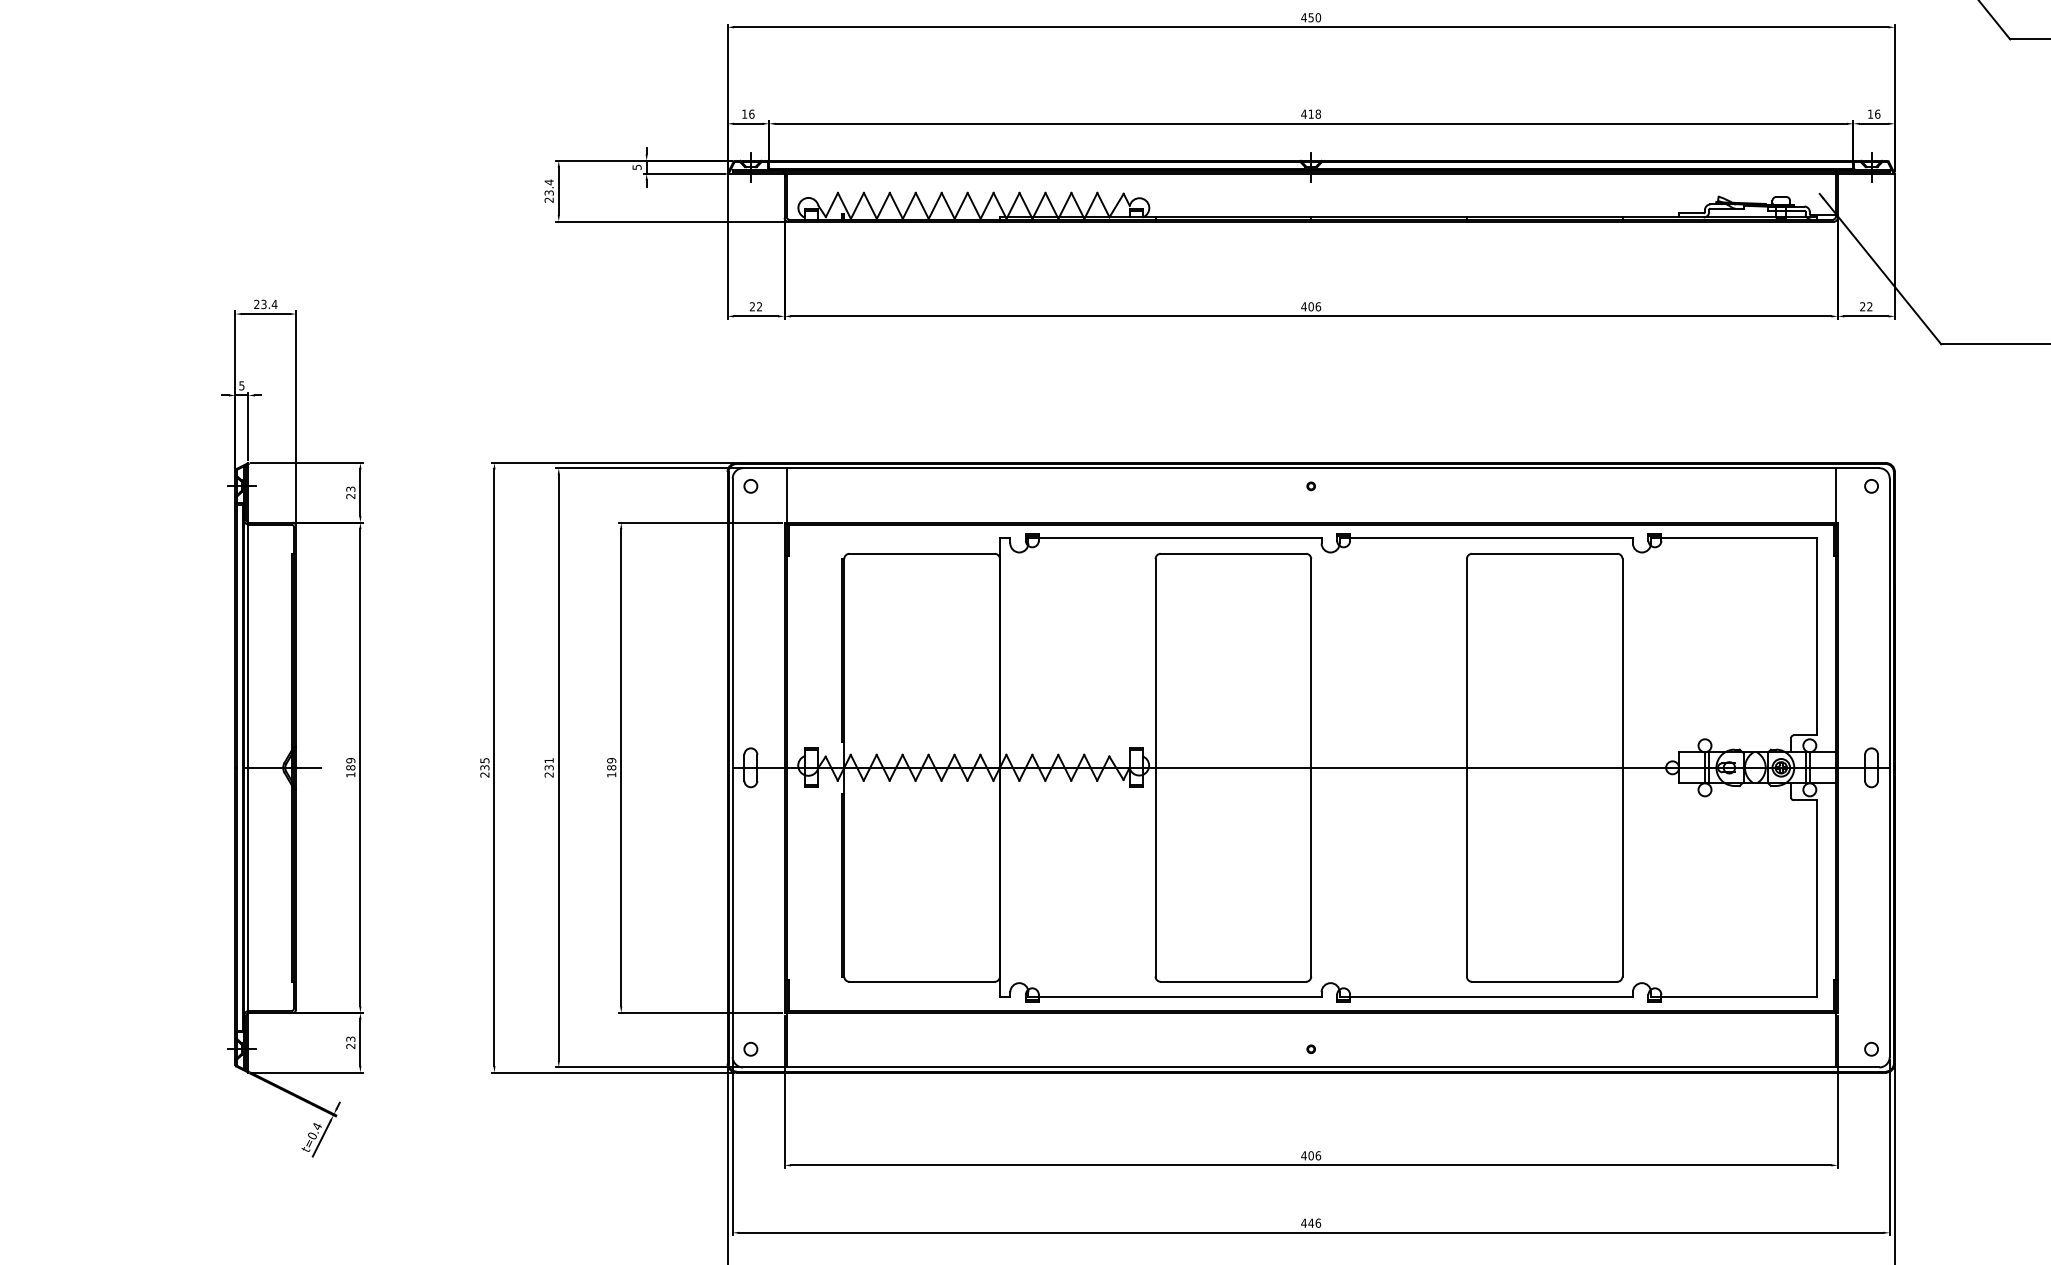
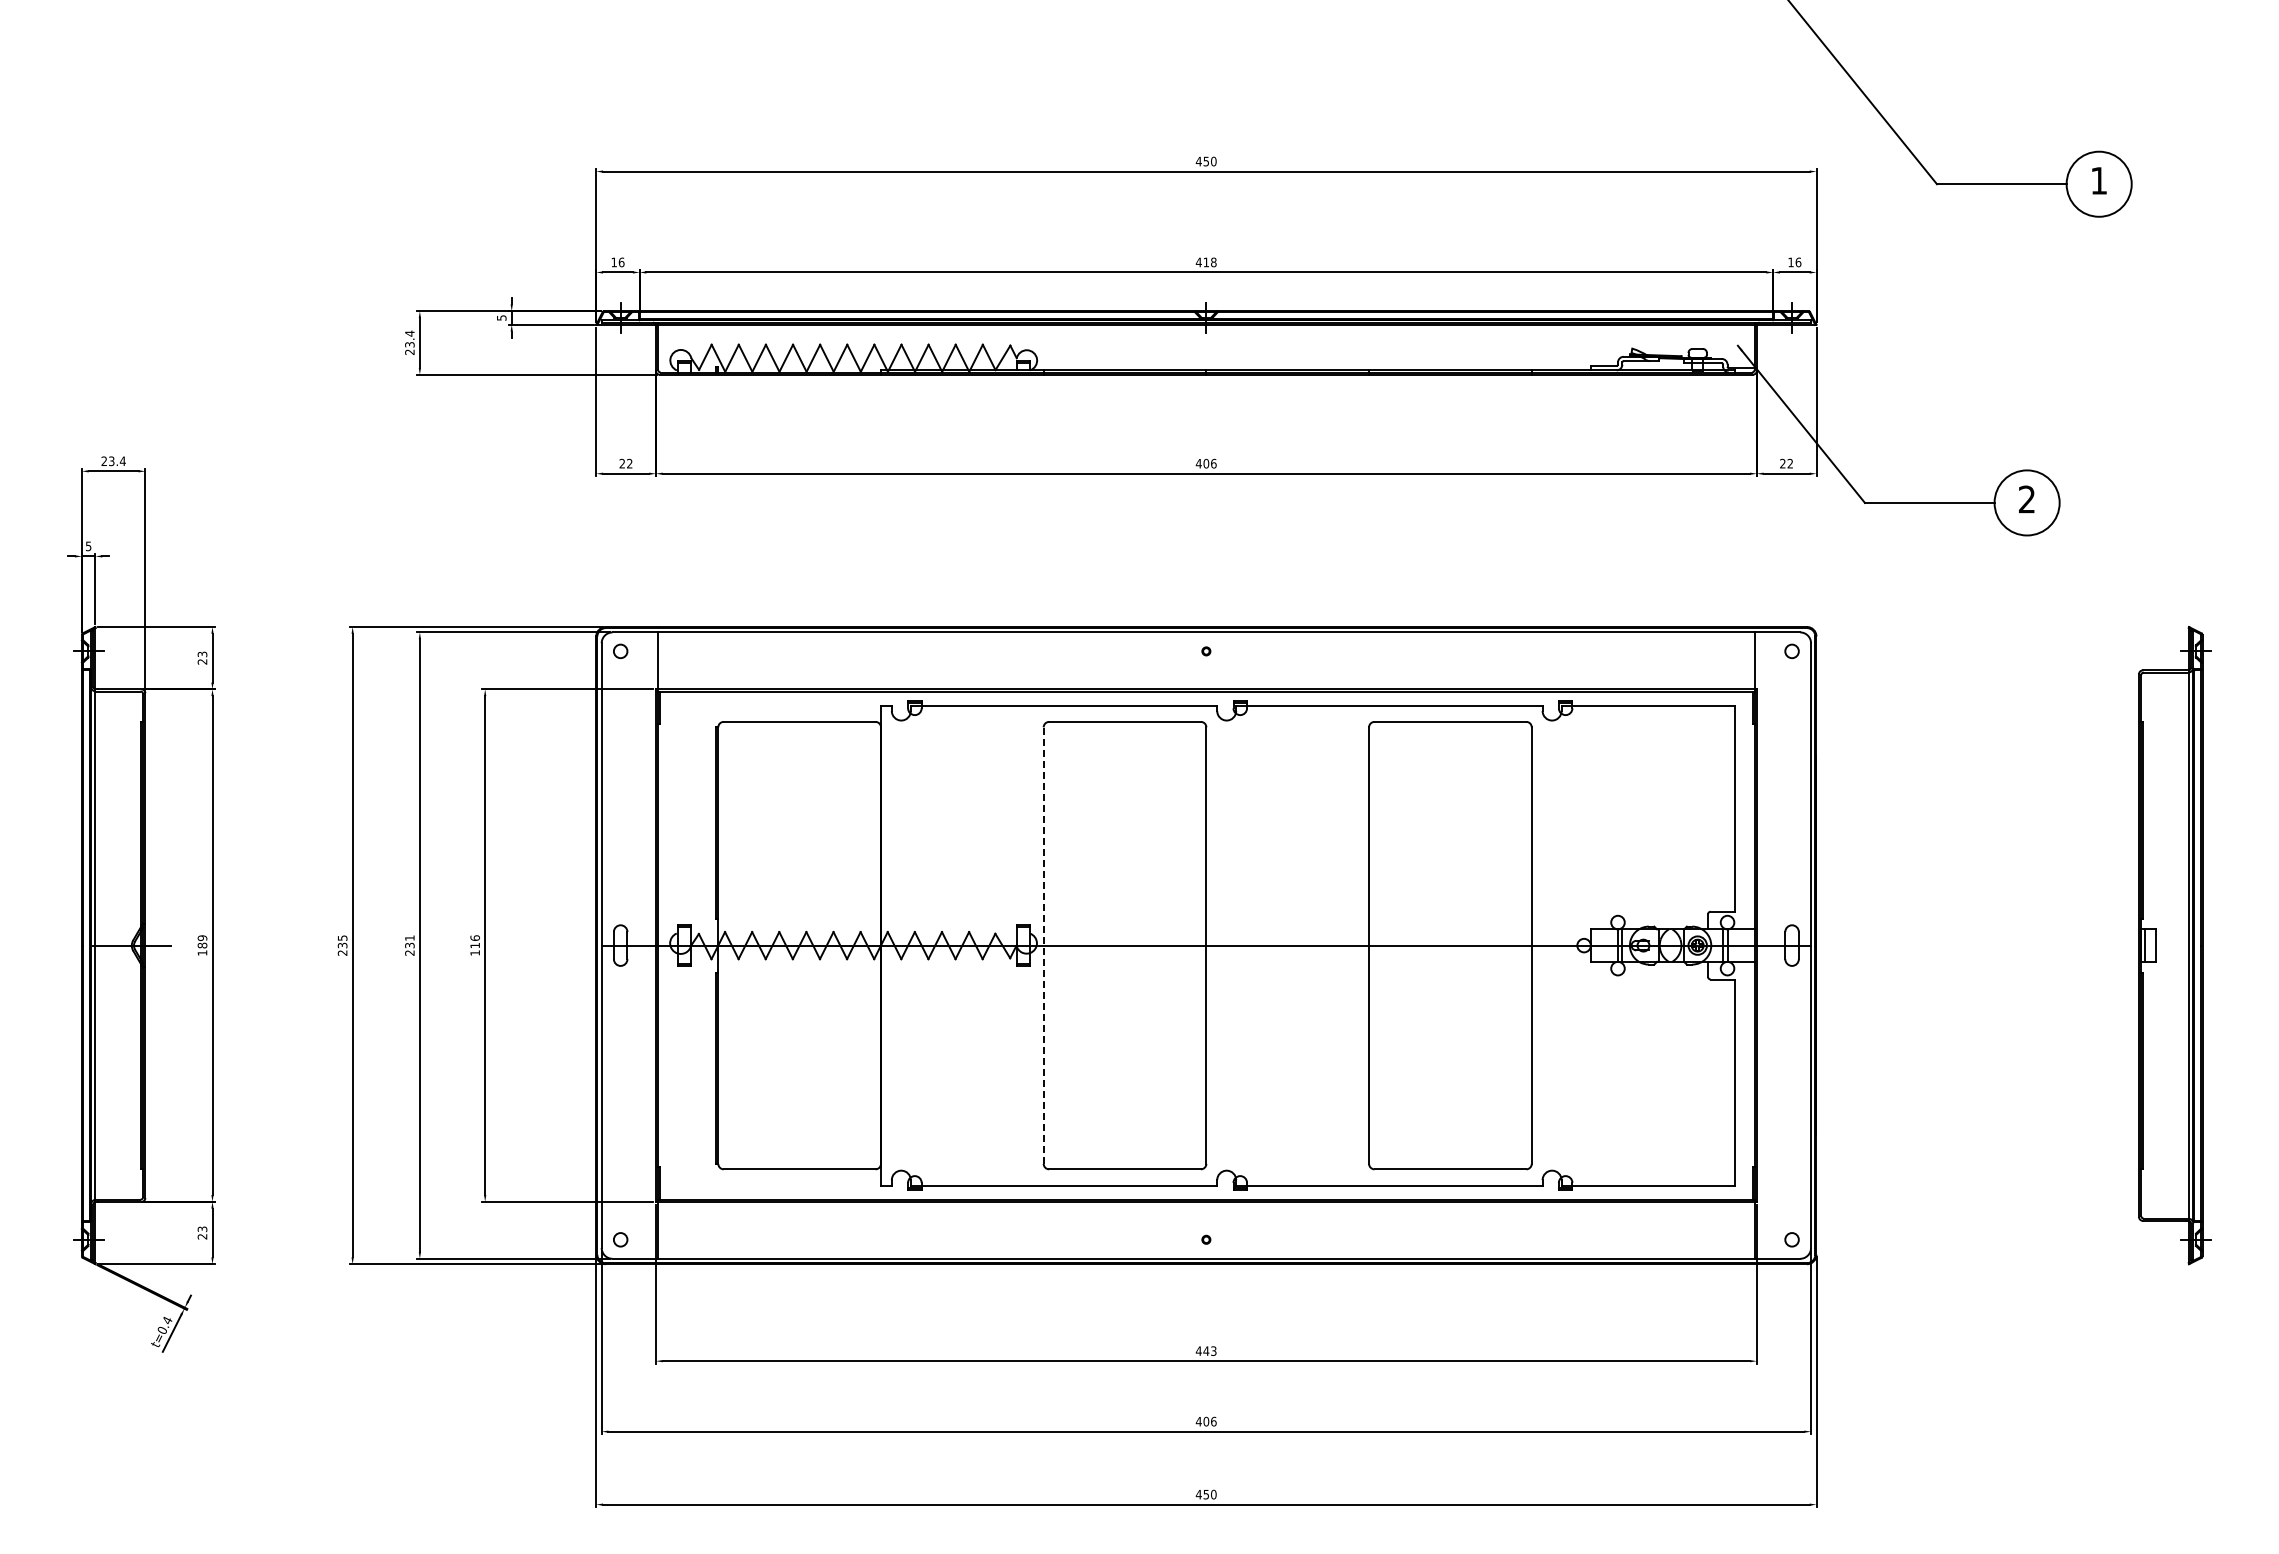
text: (611, 763) -> (474, 941), 189 -> 116
line: (1155, 767) -> (1043, 945), solid -> dashed
text: (1314, 1155) -> (1209, 1350), 406 -> 443
text: (1311, 1223) -> (1206, 1421), 446 -> 406

